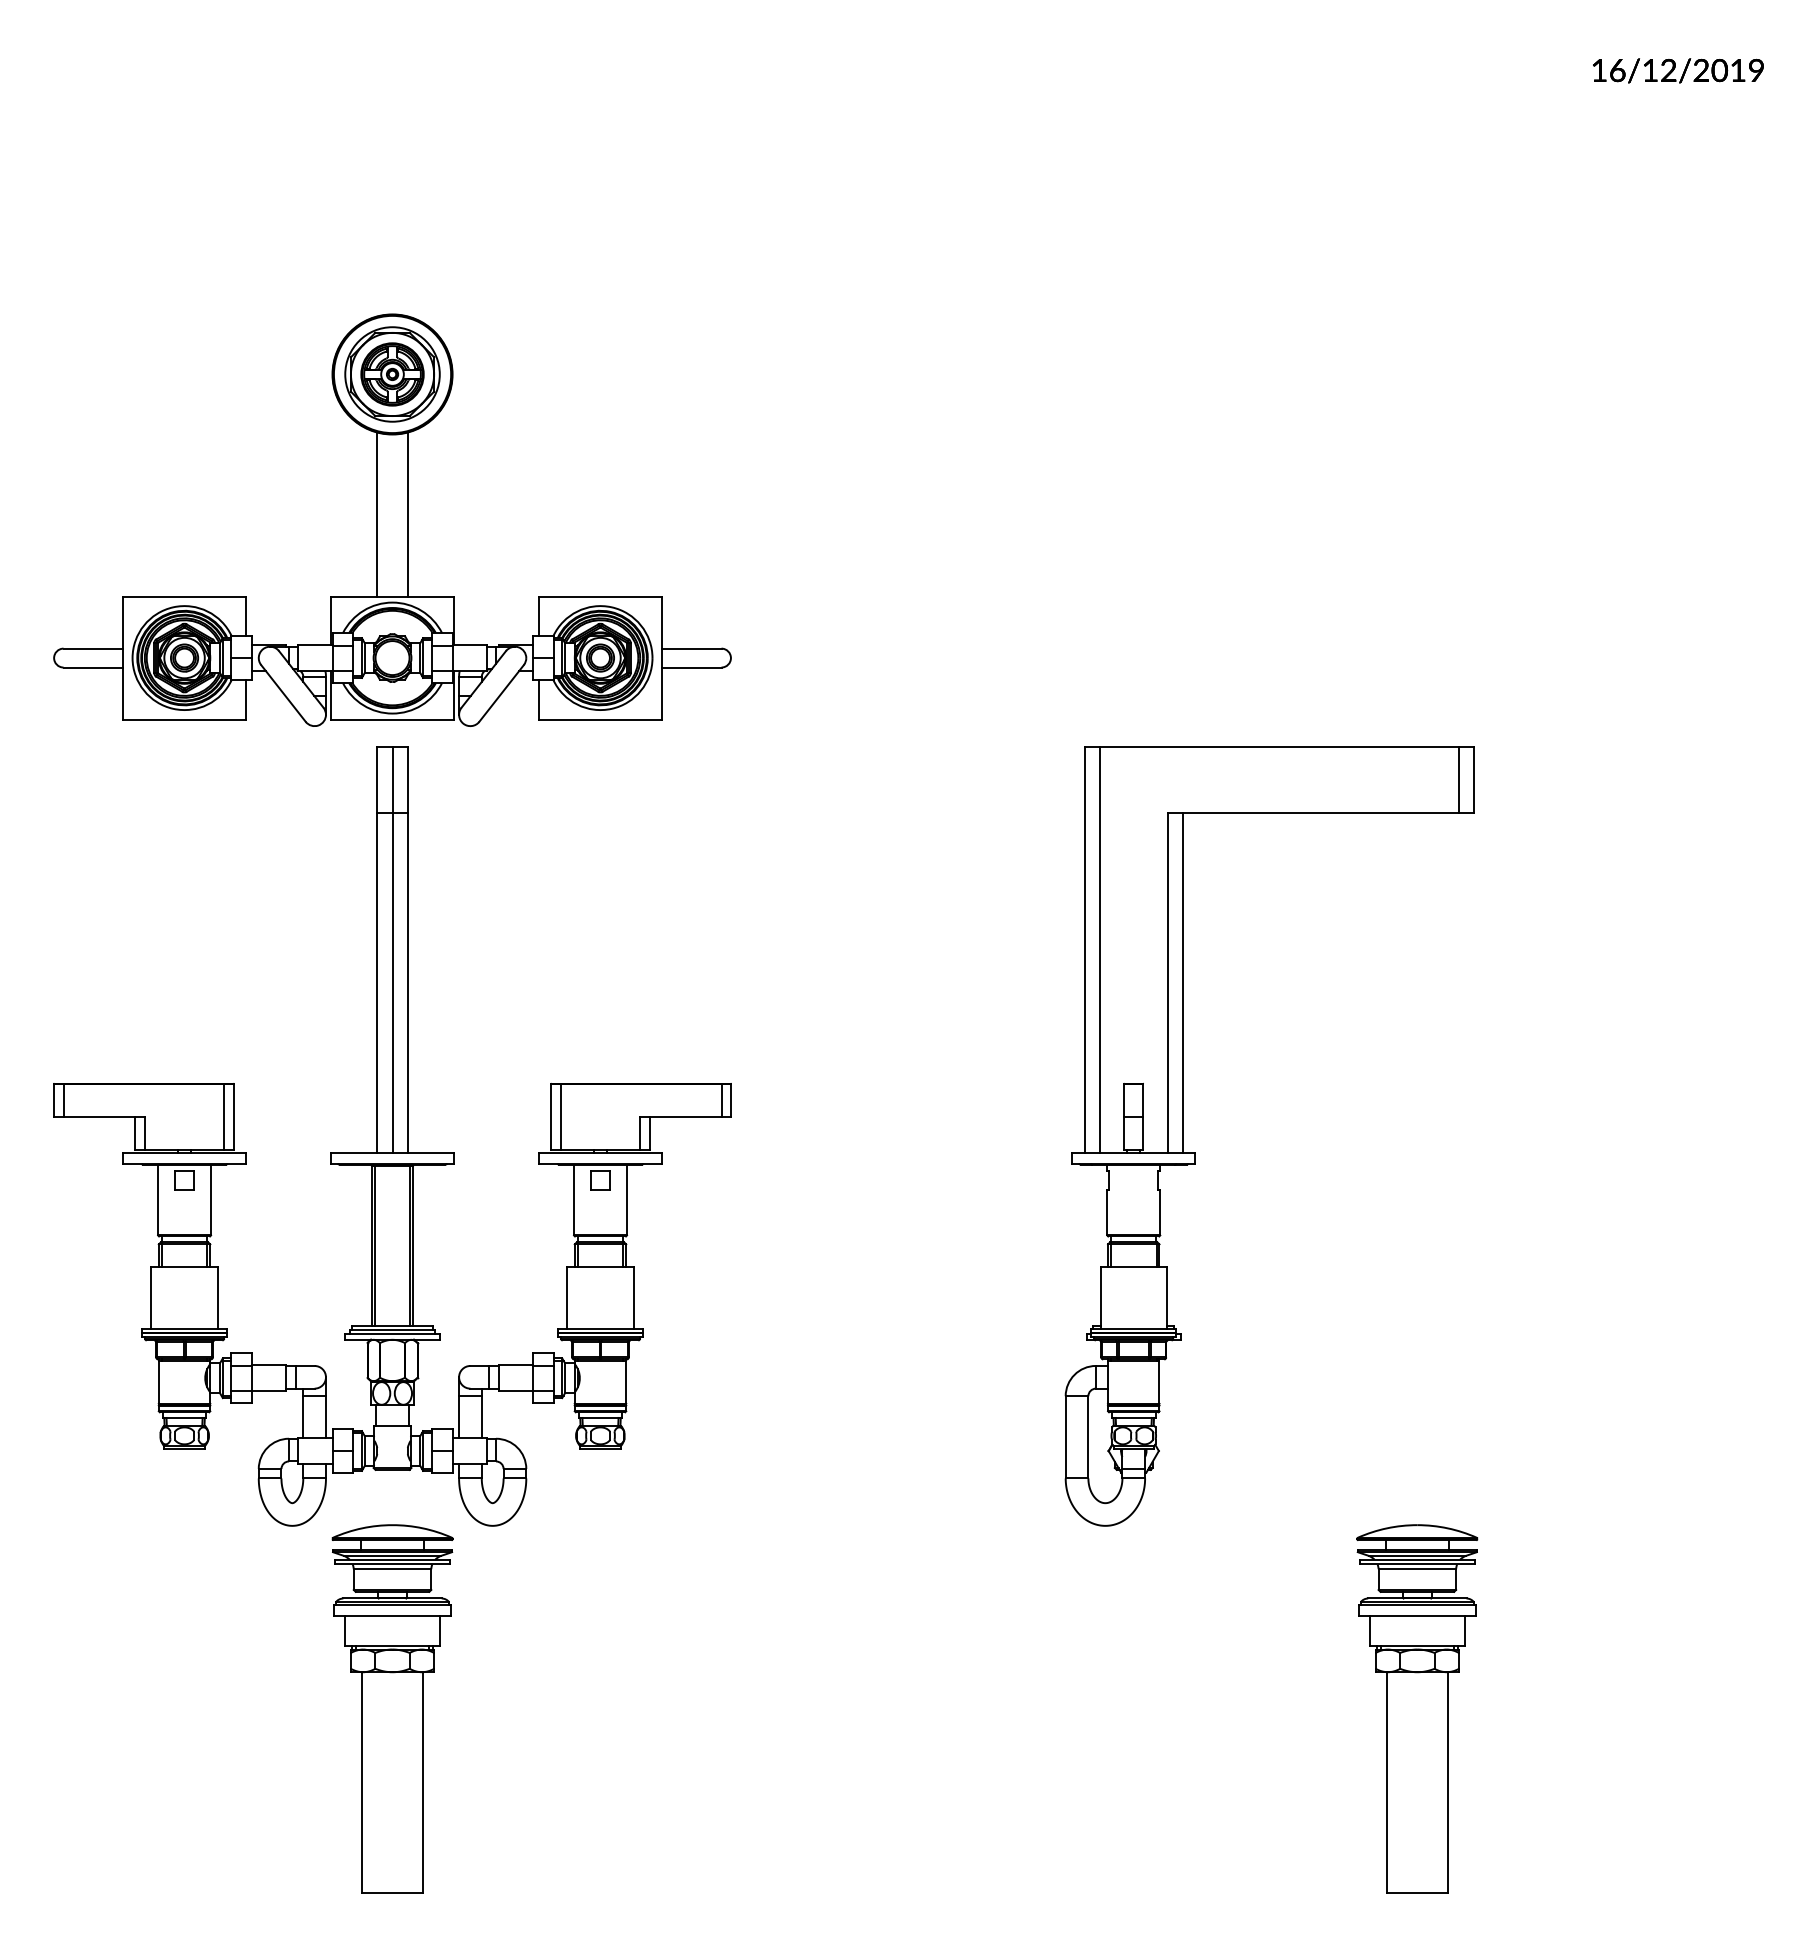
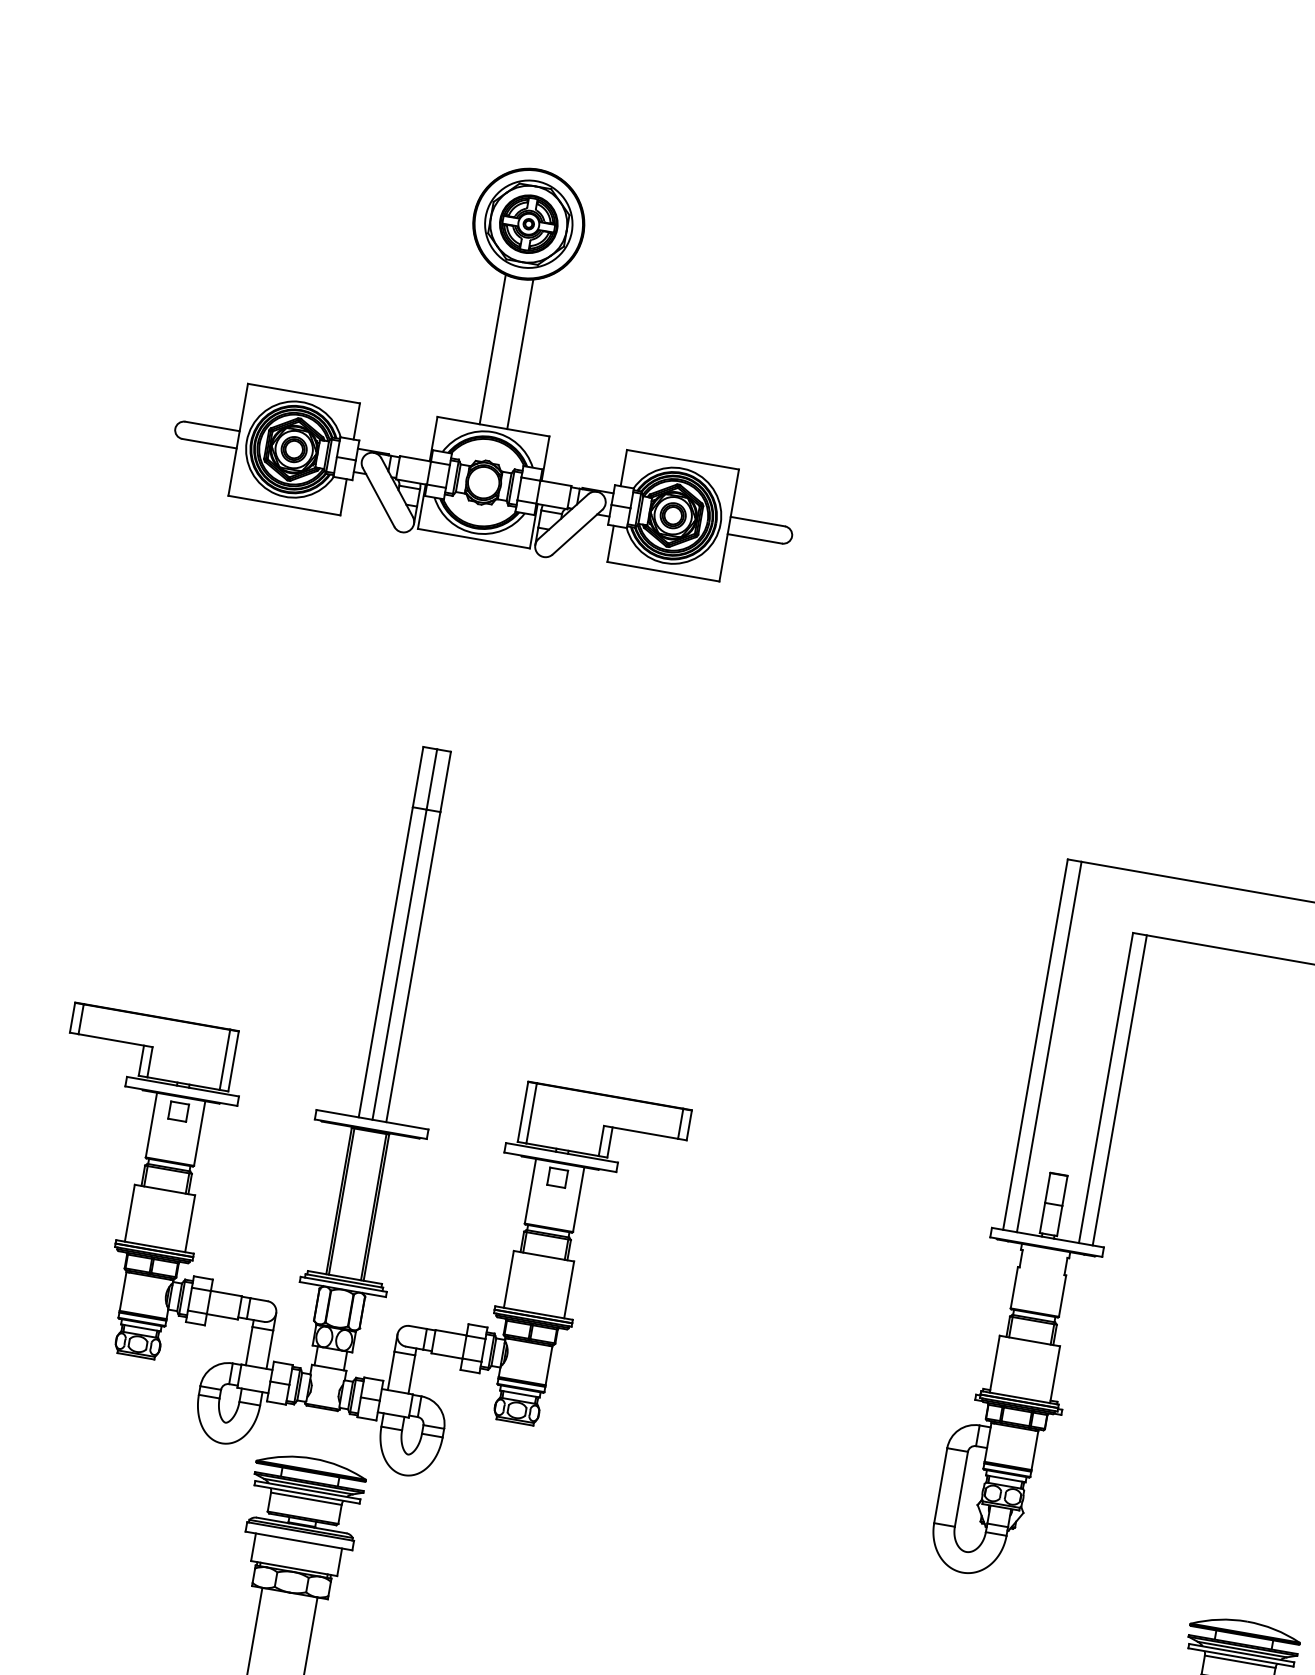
part: (392, 519) -> (505, 356), moved

